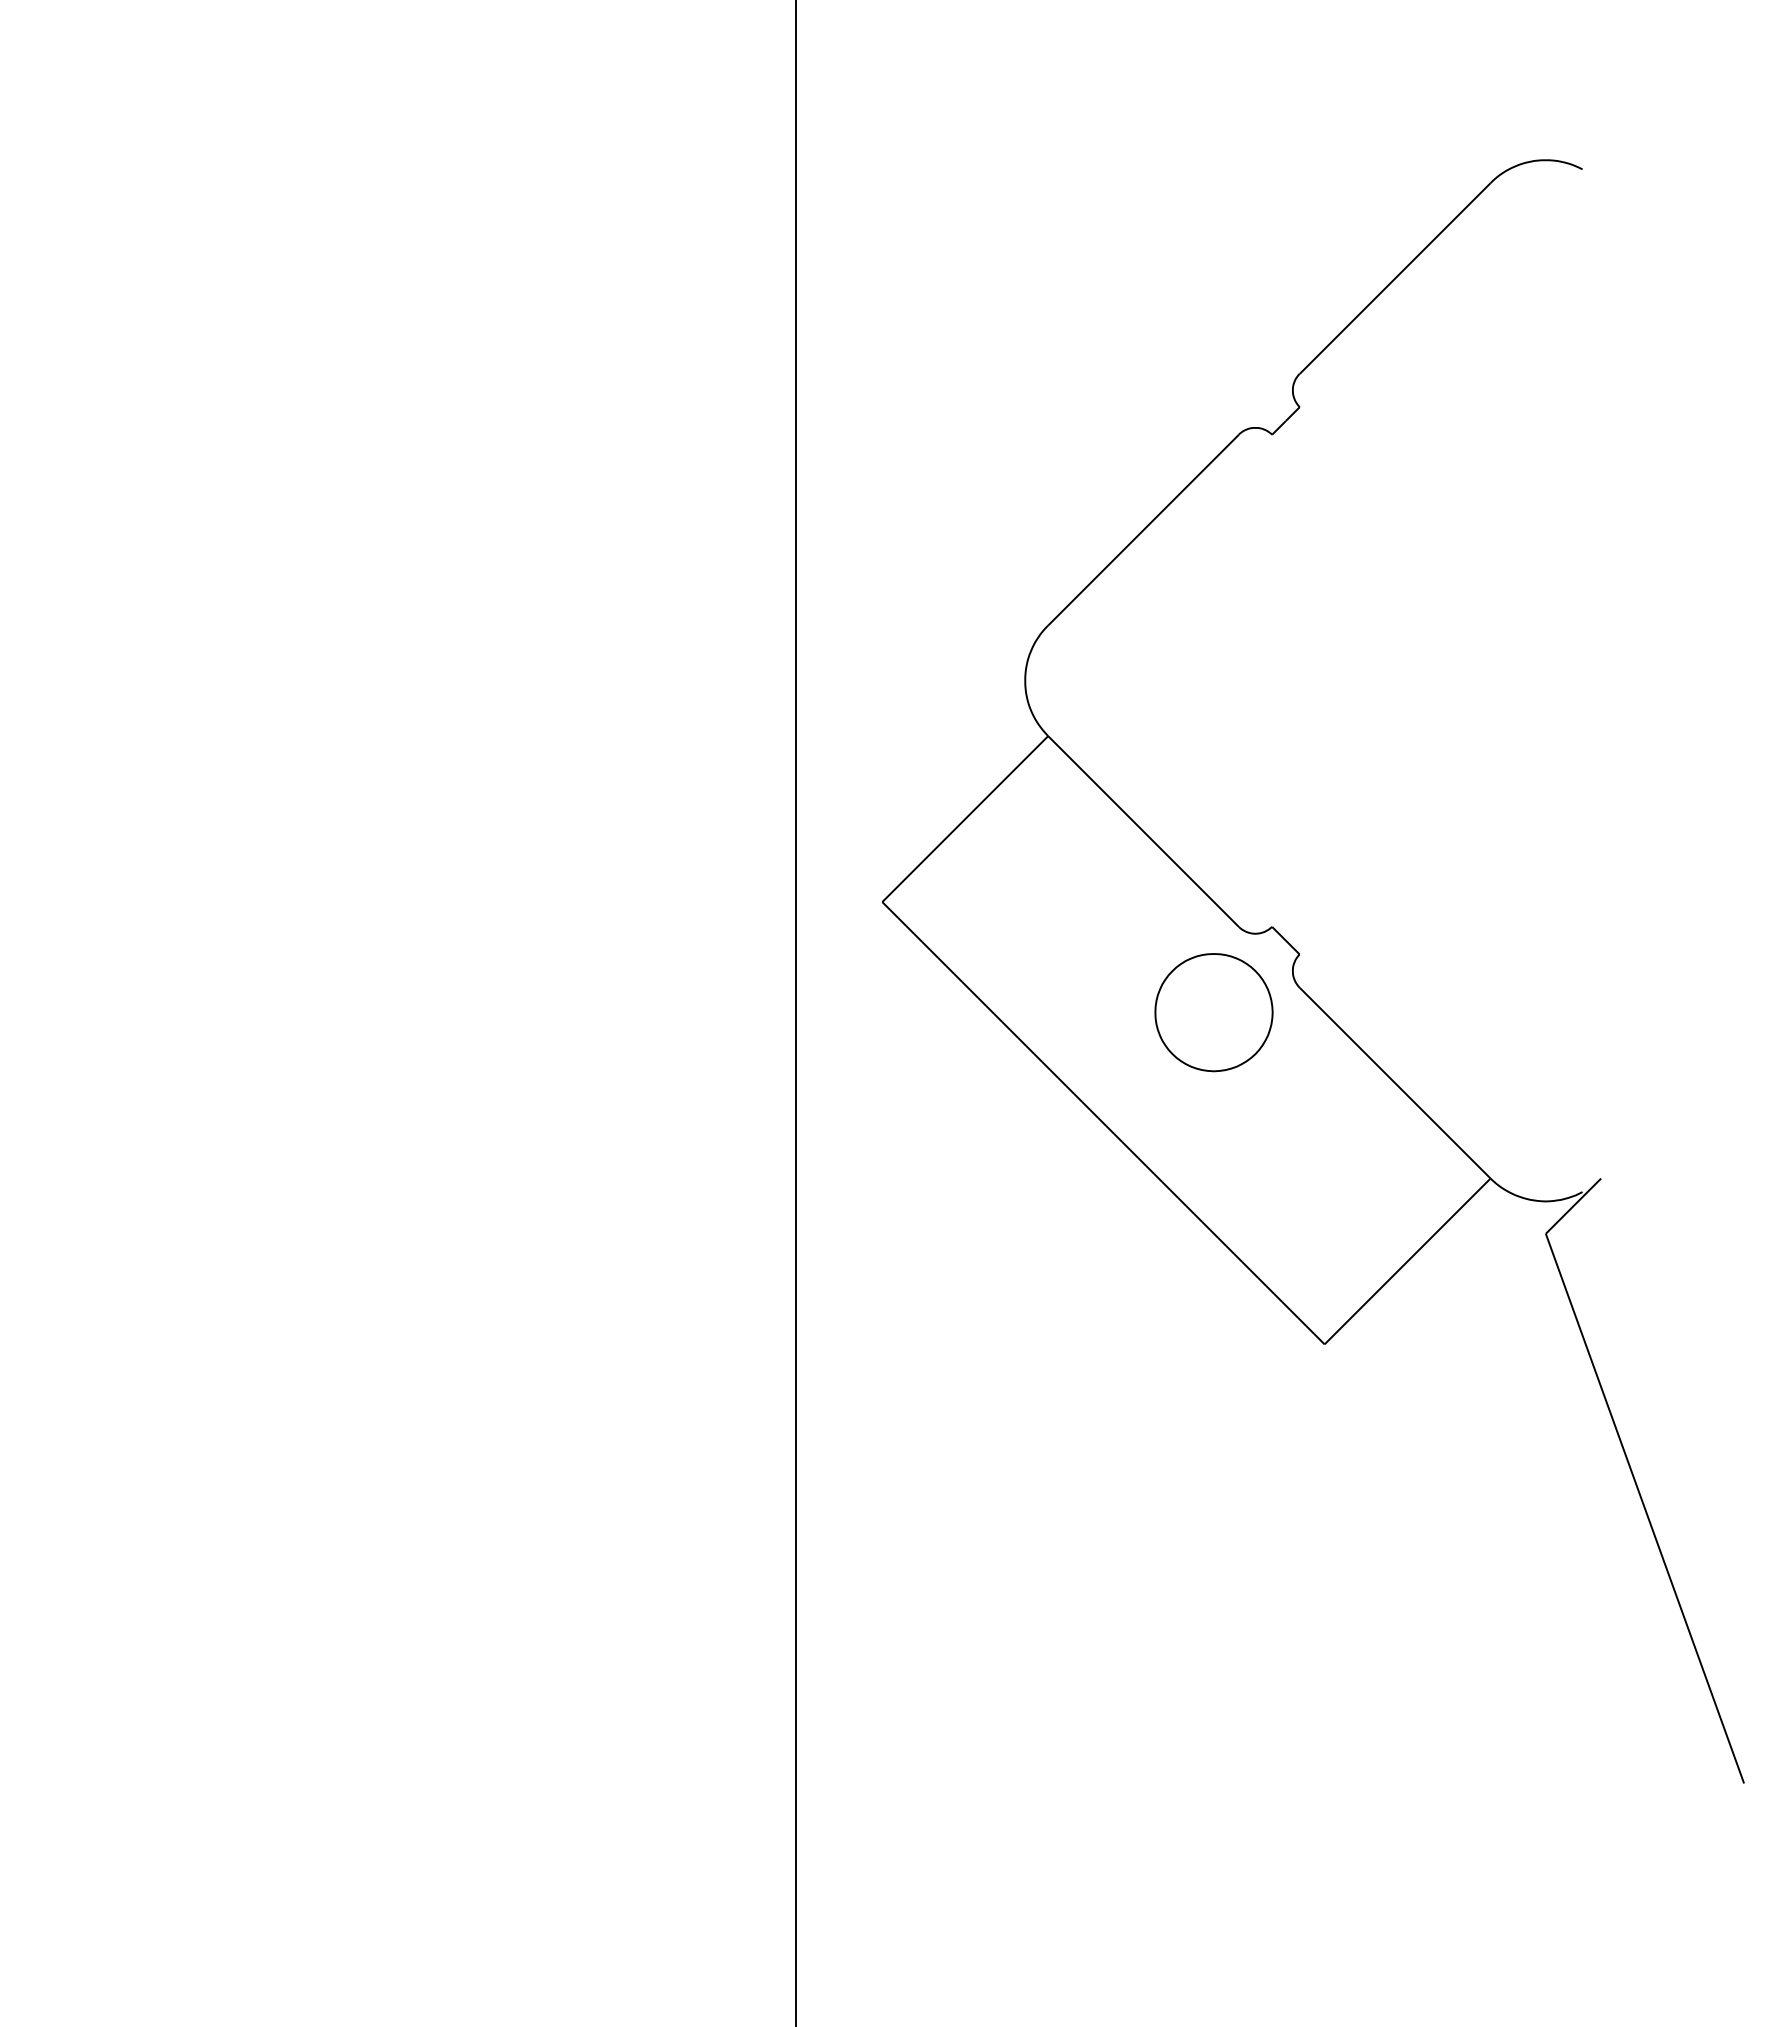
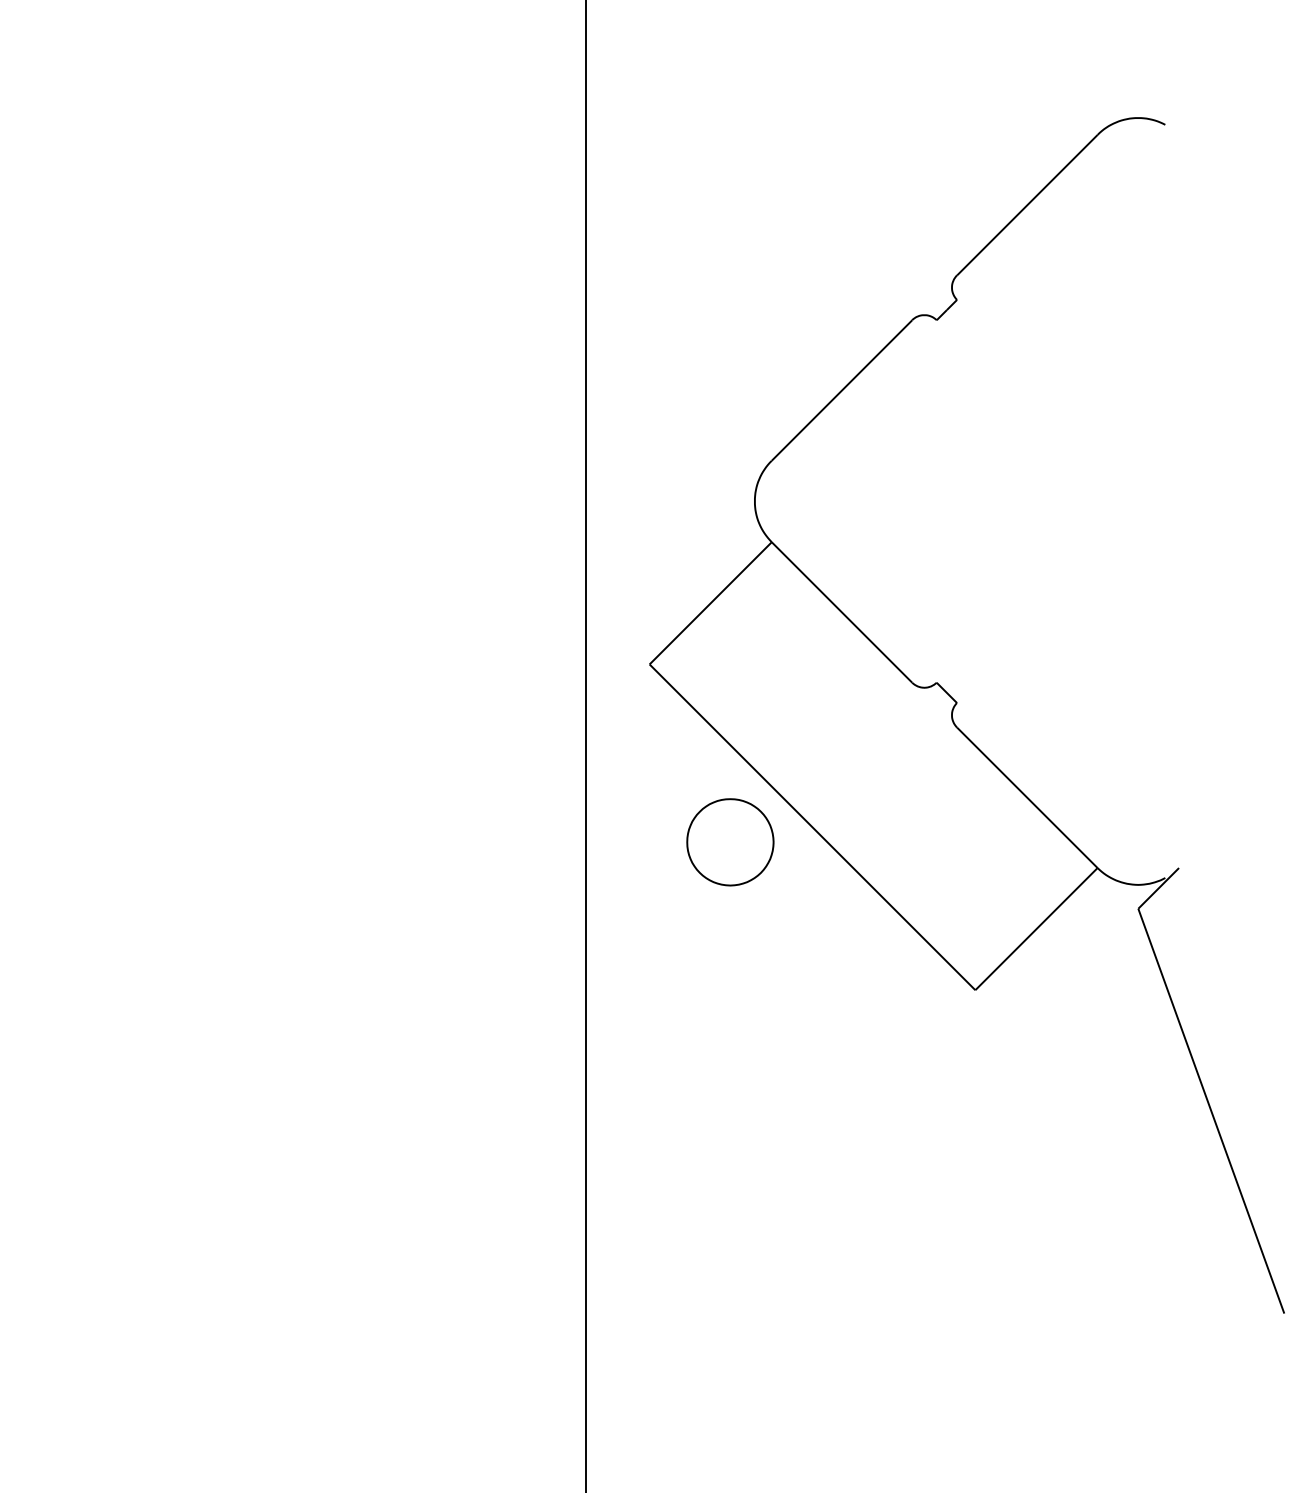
part: (1213, 1012) -> (730, 842), moved

